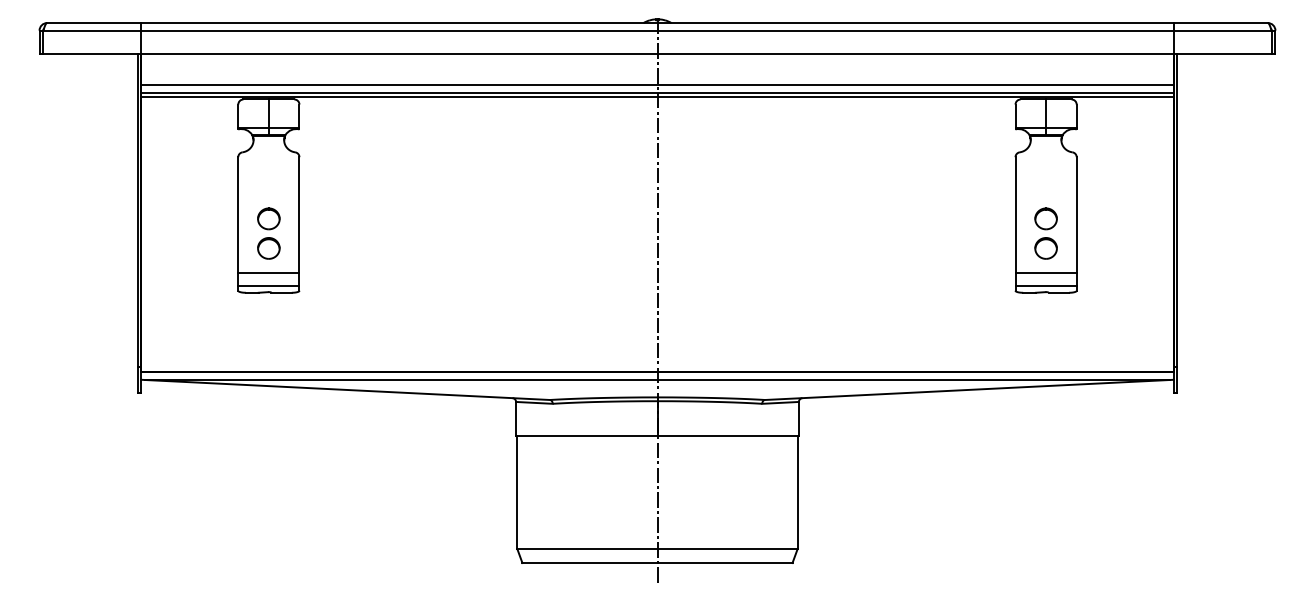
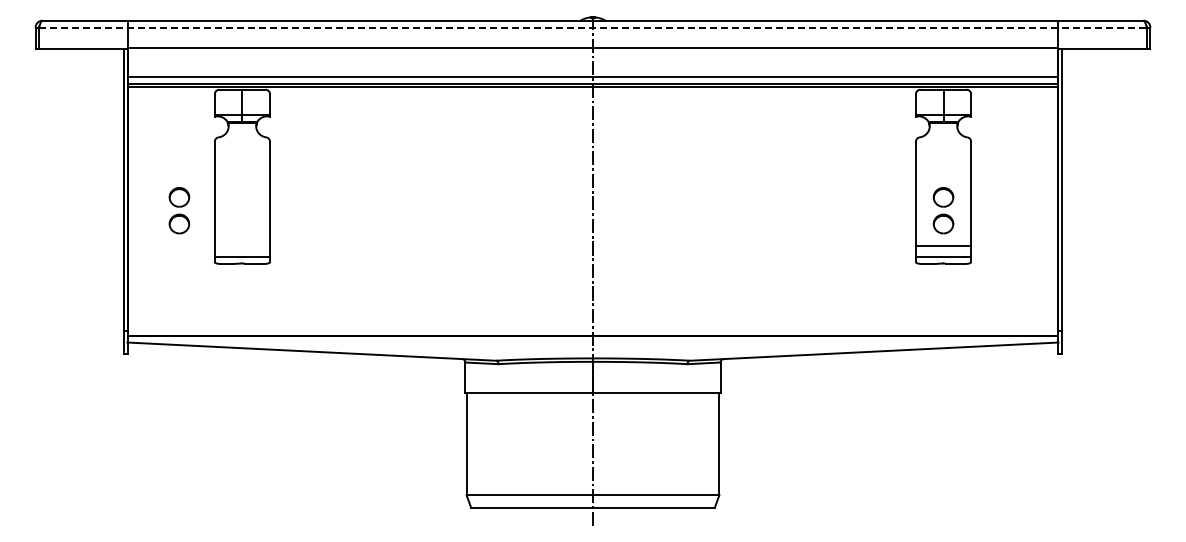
line: (658, 30) -> (593, 27), solid -> dashed
part: (268, 233) -> (179, 210), moved
line: (268, 273) -> (242, 246), removed
line: (656, 379) -> (592, 342), removed

